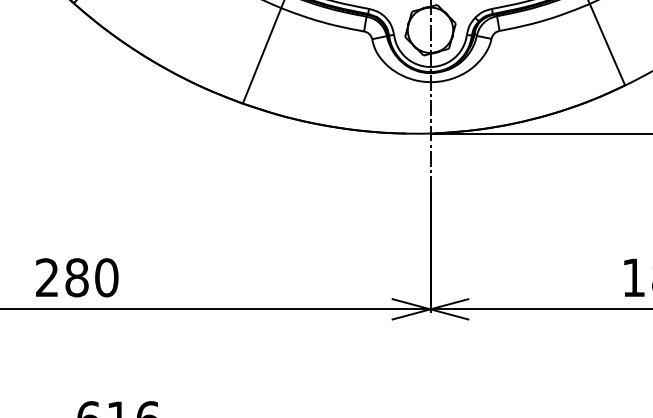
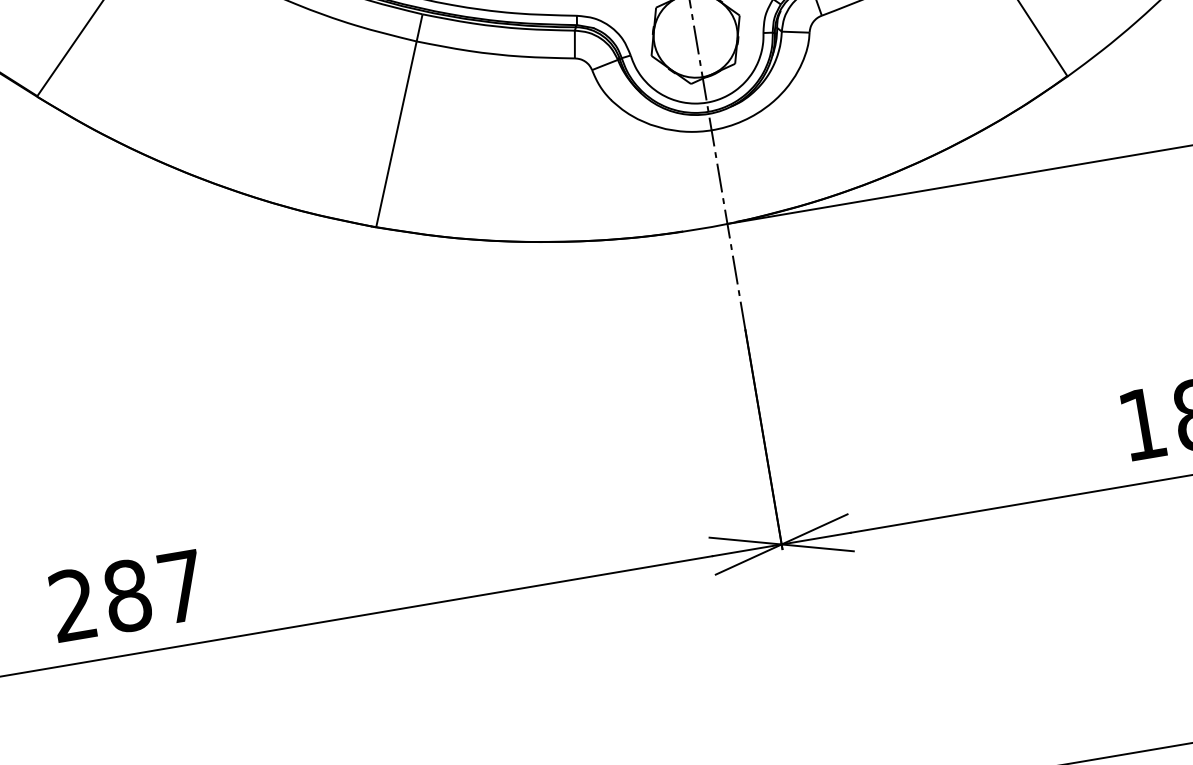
text: (106, 277) -> (181, 586), 280 -> 287

